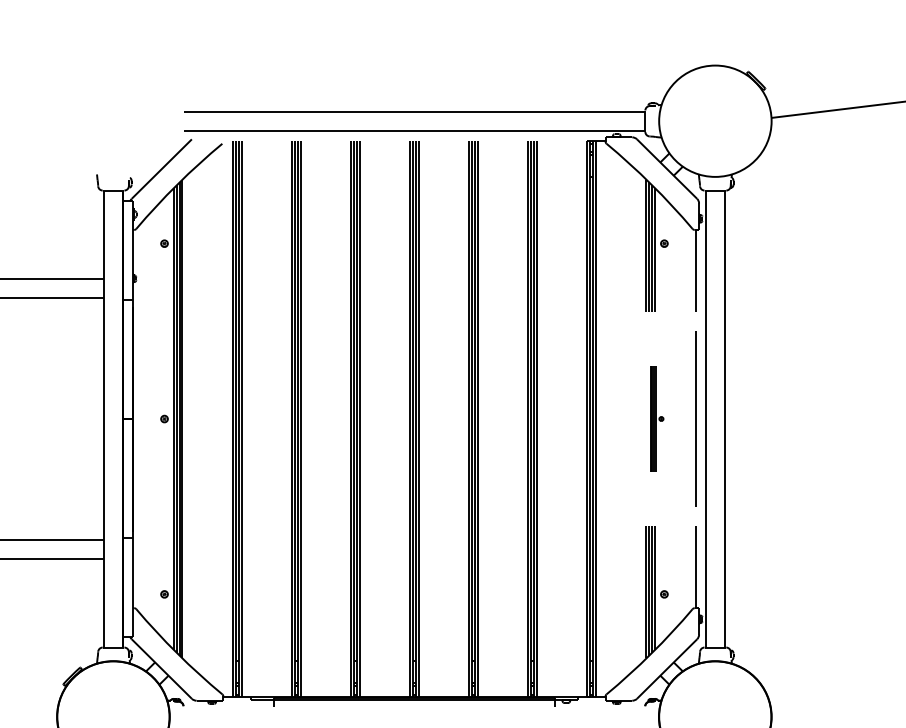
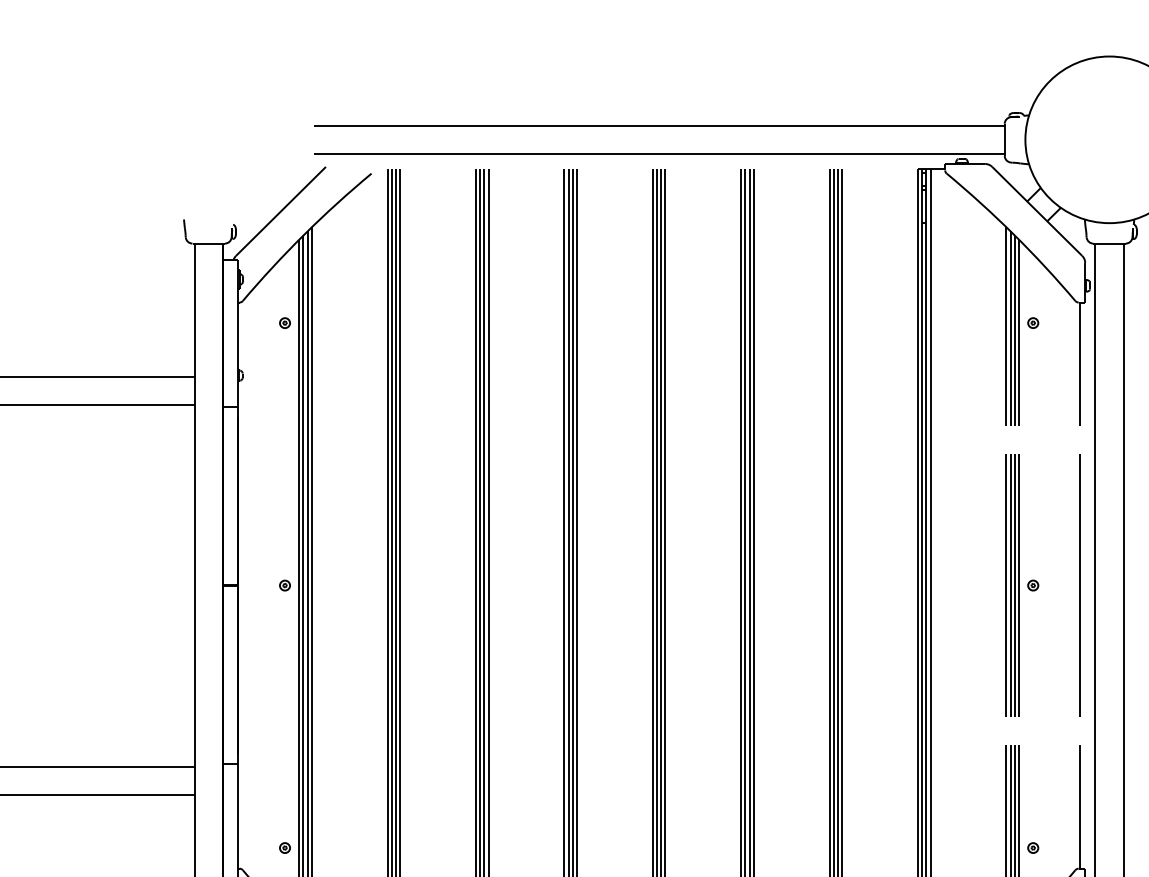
part: (656, 418) -> (1021, 584), size x1.67

